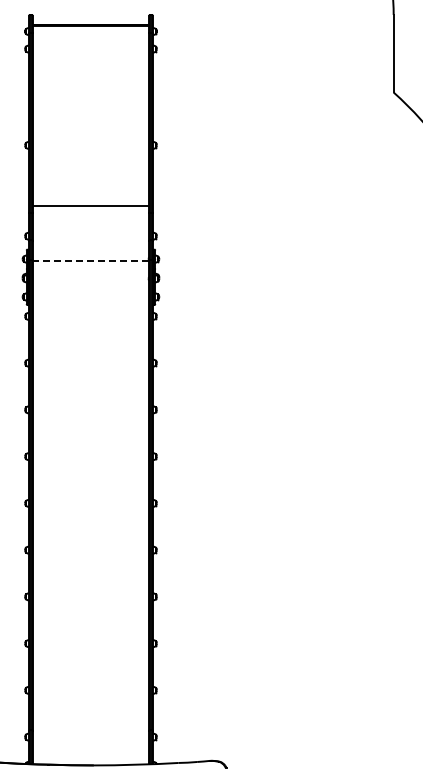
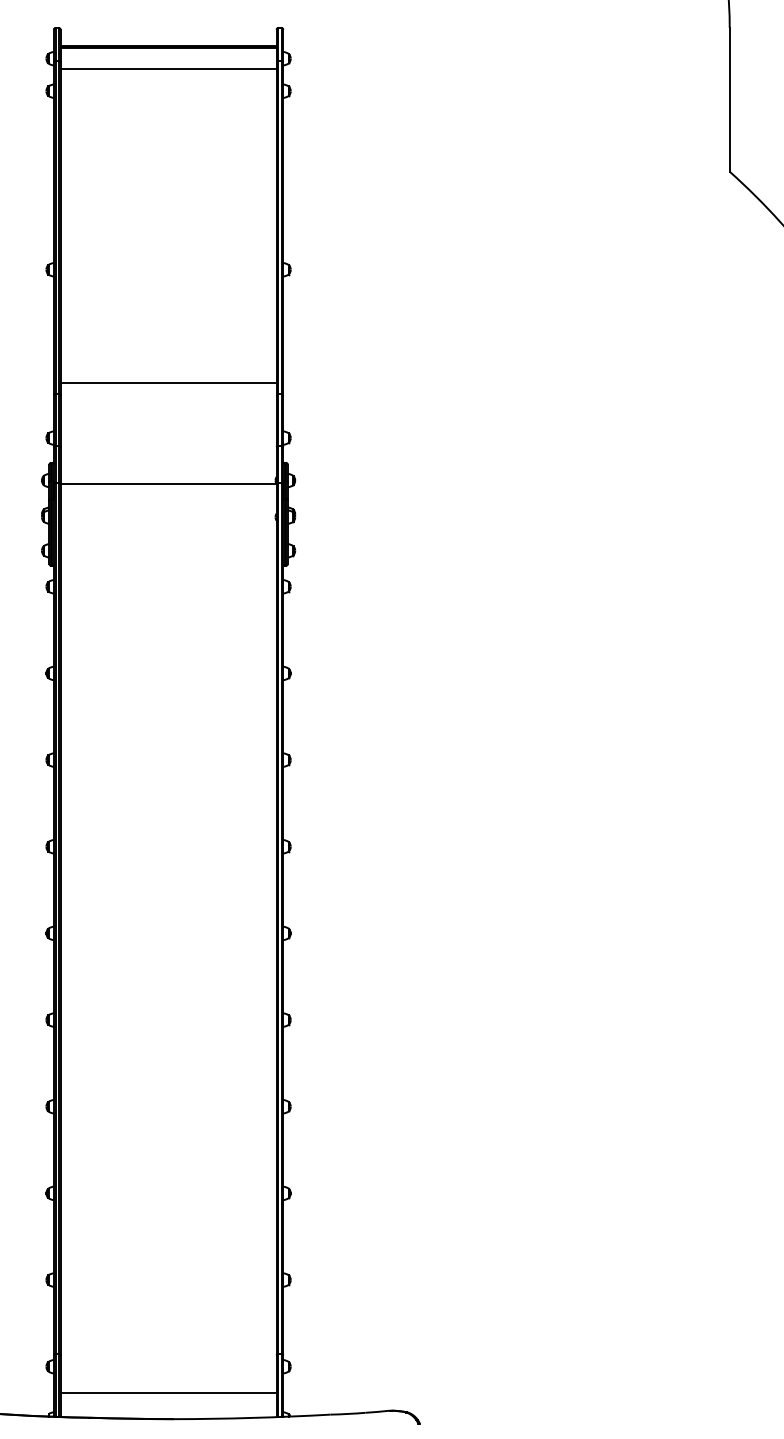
line: (90, 36) -> (167, 67), added
line: (90, 261) -> (167, 484), dashed -> solid
line: (90, 751) -> (167, 1393), added

